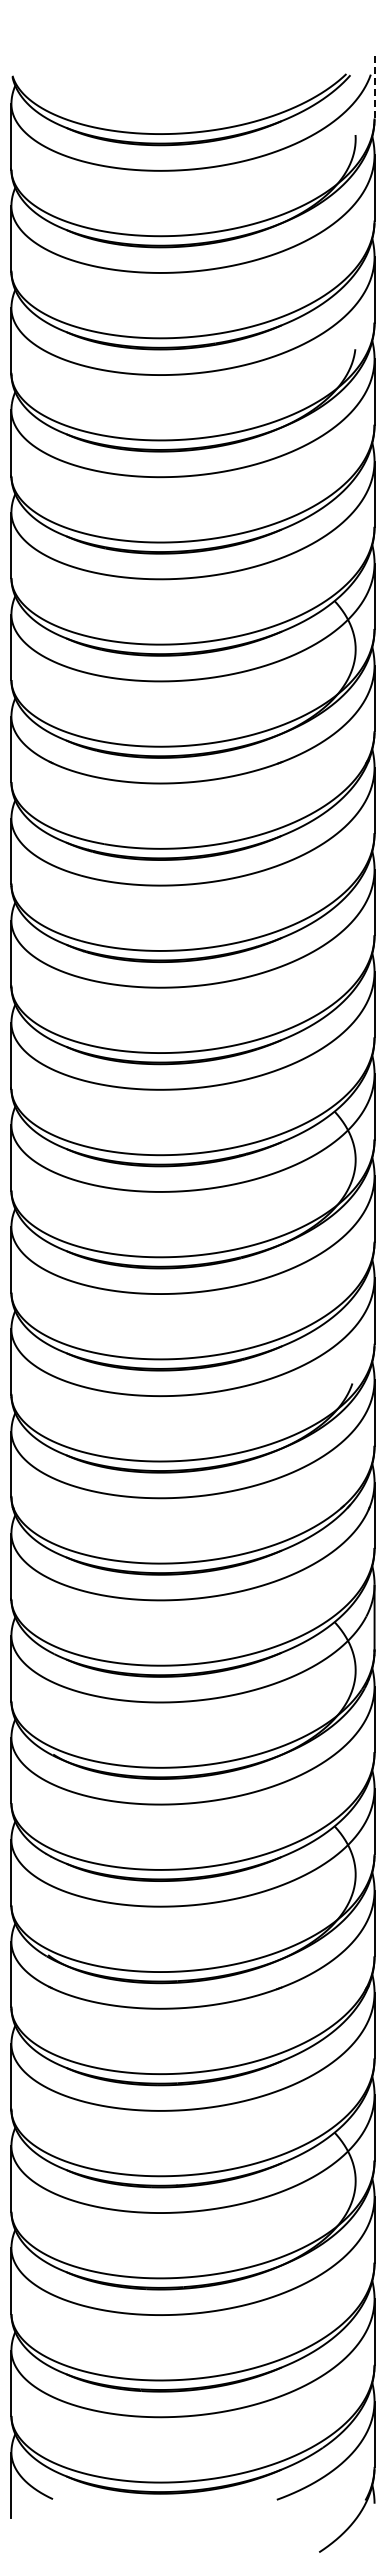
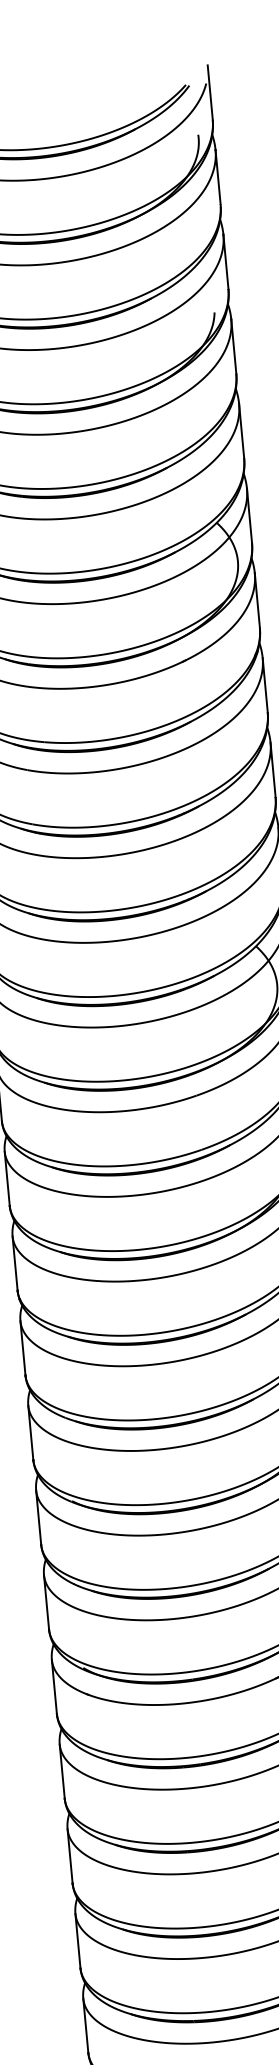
line: (374, 85) -> (210, 92), dashed -> solid

